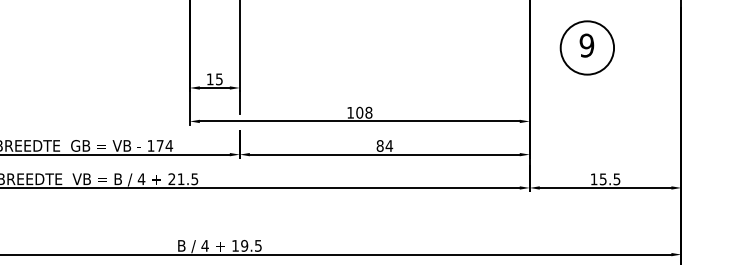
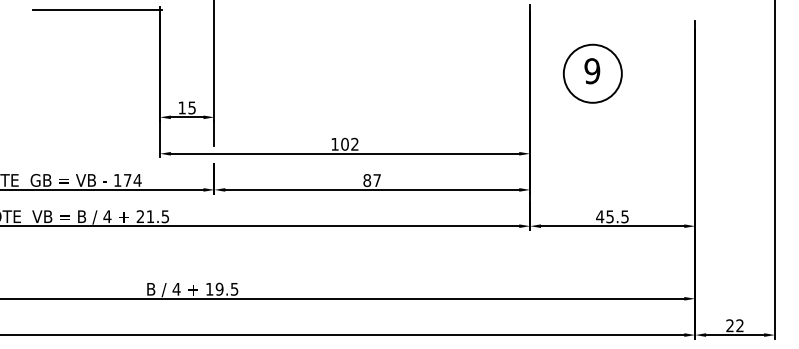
text: (368, 112) -> (354, 144), 108 -> 102
text: (389, 145) -> (377, 180), 84 -> 87
text: (594, 179) -> (600, 216), 15.5 -> 45.5

